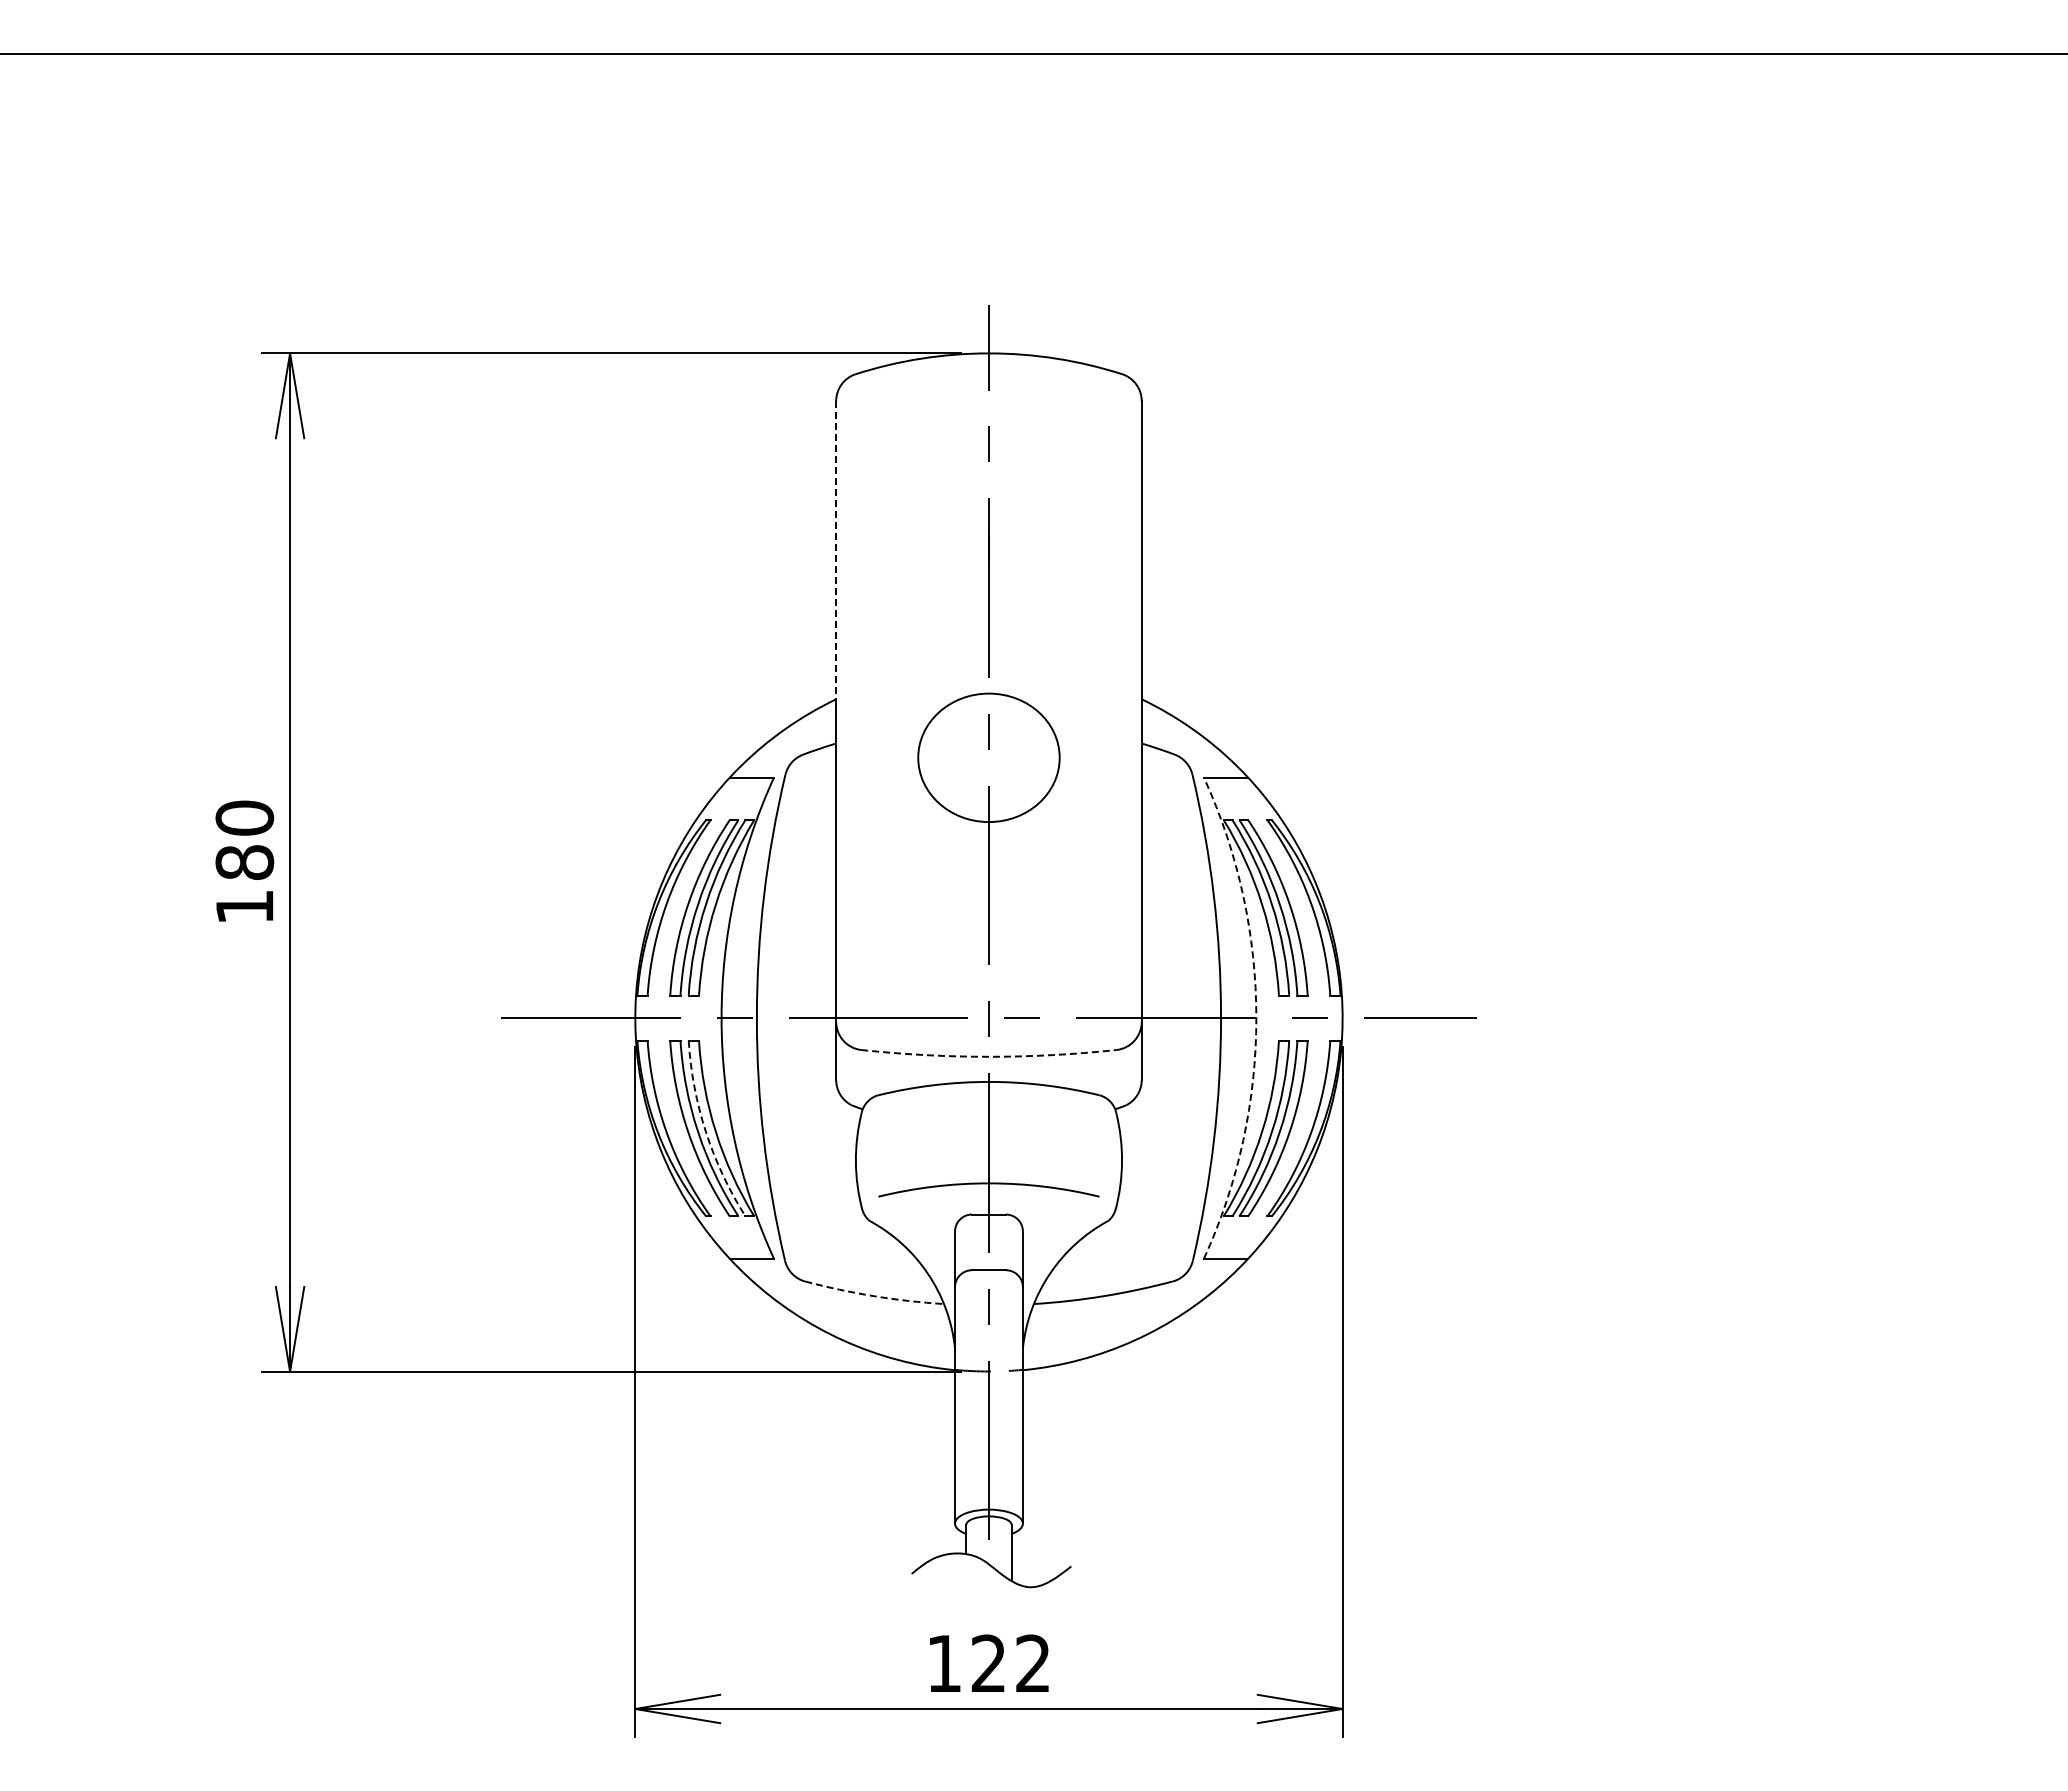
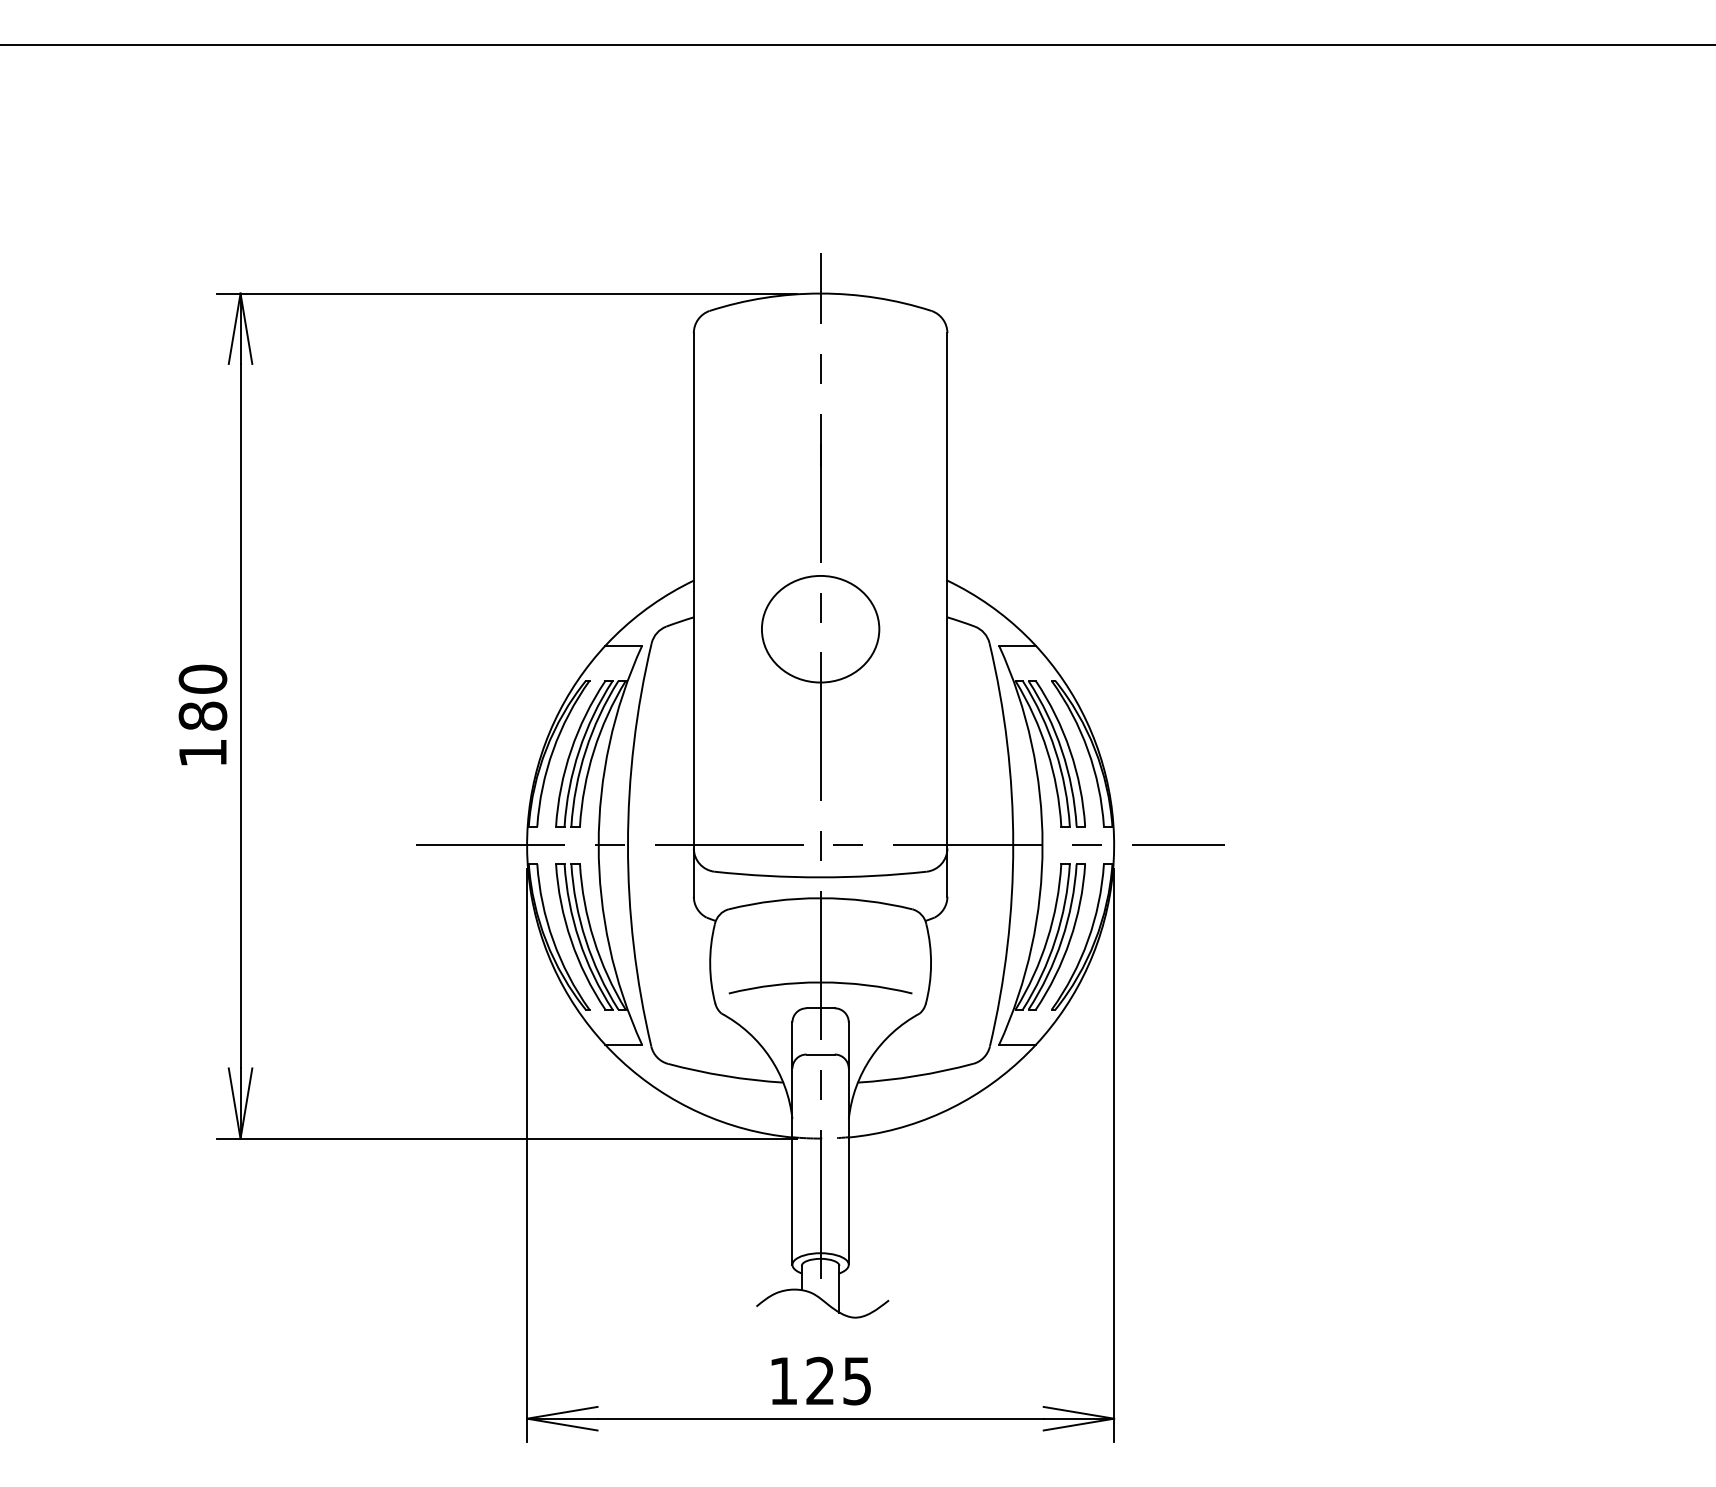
line: (836, 550) -> (694, 457), dashed -> solid
arc: (1256, 1018) -> (1042, 845), dashed -> solid
arc: (988, 1056) -> (820, 877), dashed -> solid
arc: (705, 1132) -> (585, 940), dashed -> solid
arc: (874, 1296) -> (725, 1076), dashed -> solid
text: (1032, 1663) -> (856, 1380), 122 -> 125

